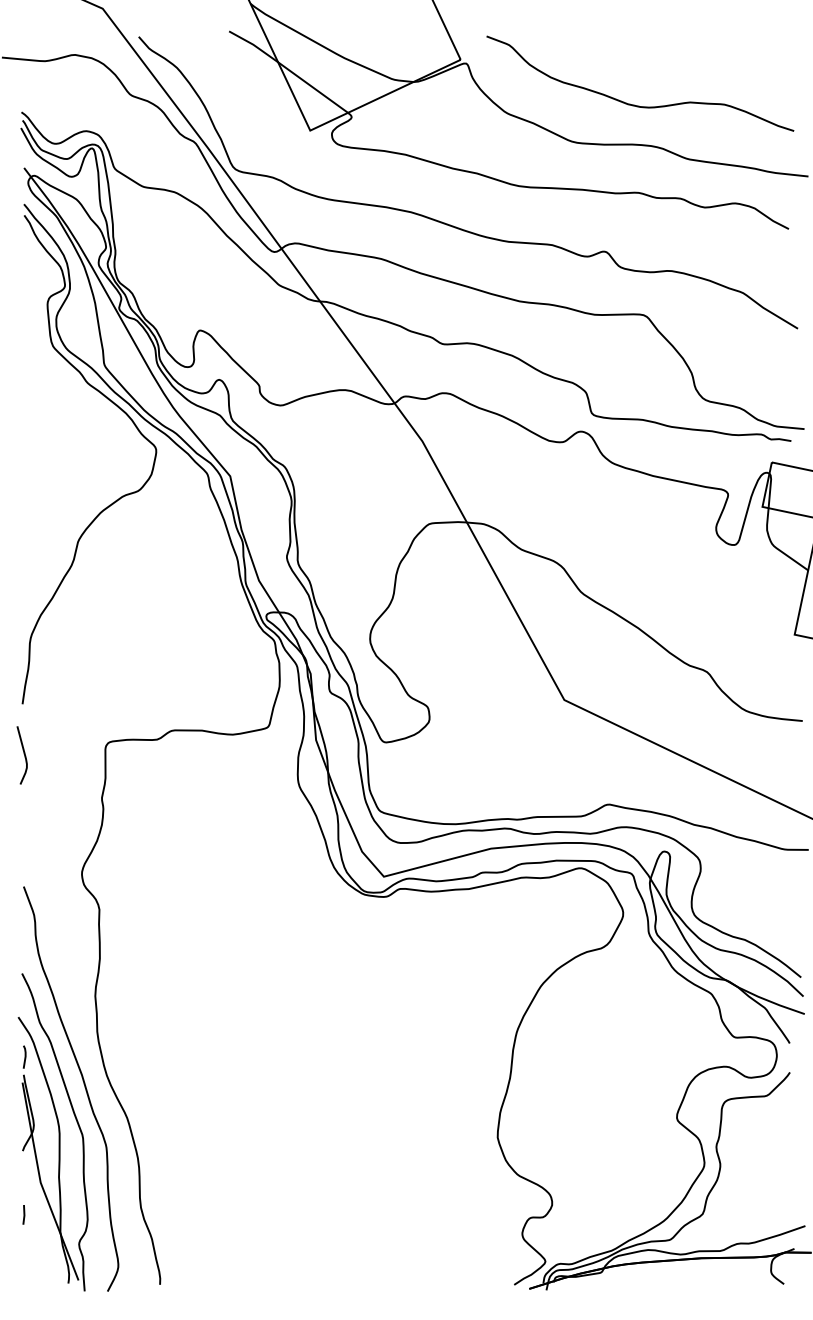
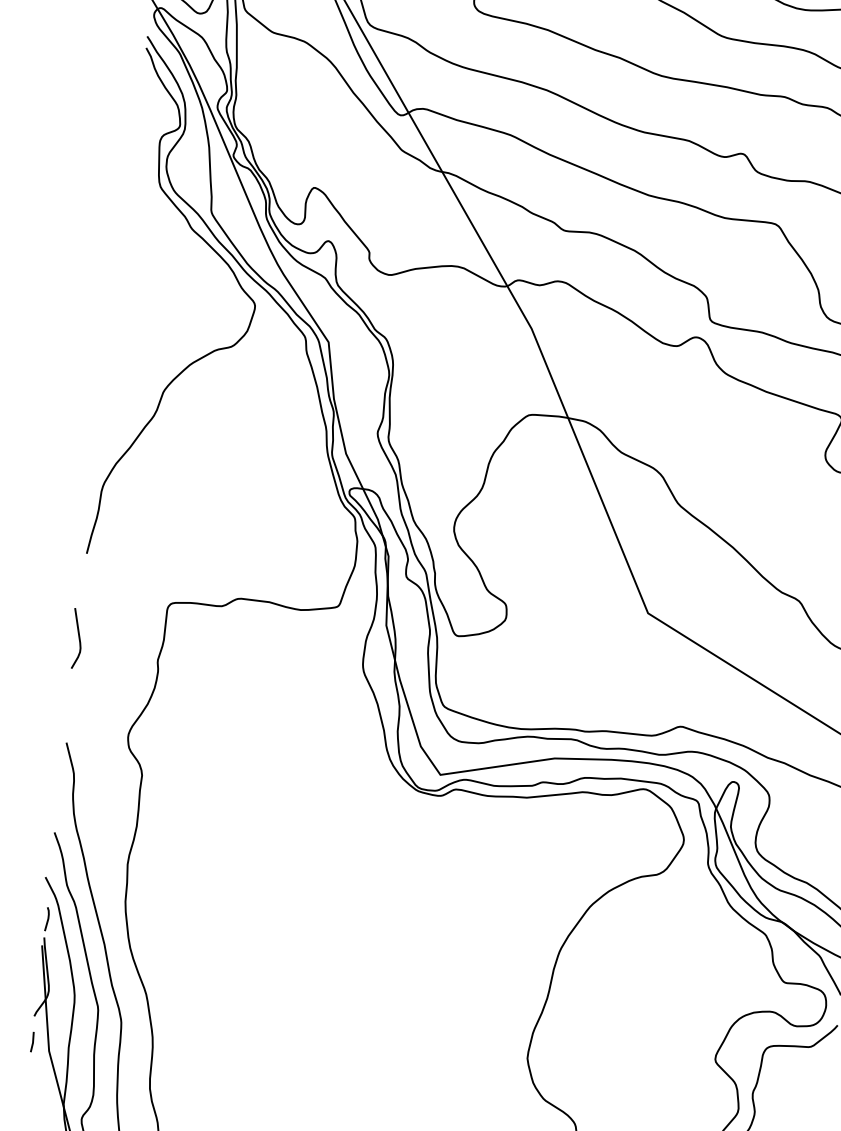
curve: (23, 754) -> (78, 637), moved
line: (23, 1214) -> (32, 1041), moved

